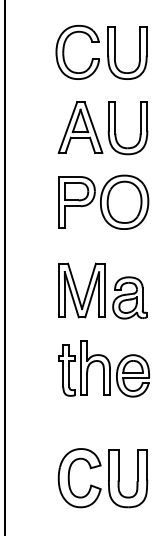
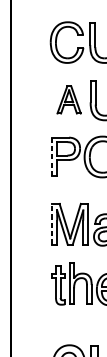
part: (80, 127) -> (69, 99), size x0.7
line: (58, 201) -> (52, 156), solid -> dashed
line: (58, 290) -> (52, 224), solid -> dashed

